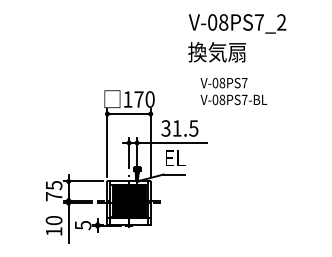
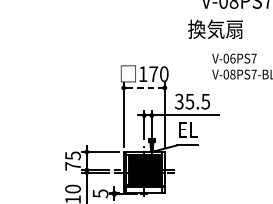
text: (216, 52) -> (214, 29), moved
text: (222, 83) -> (232, 58), V-08PS7 -> V-06PS7
line: (129, 114) -> (144, 88), solid -> dashed
text: (176, 128) -> (189, 101), 31.5 -> 35.5

